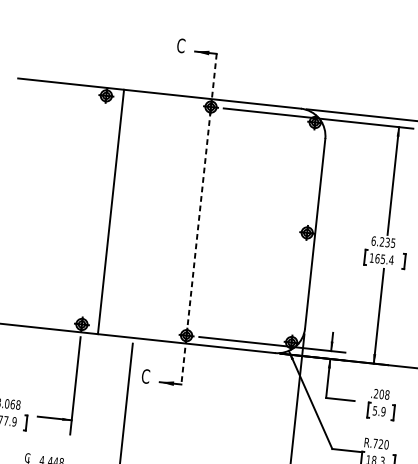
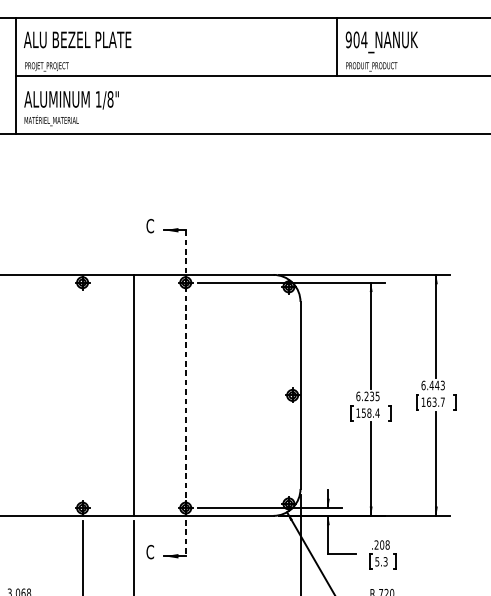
line: (111, 211) -> (134, 394), moved
text: (380, 258) -> (366, 412), 165.4 -> 158.4
text: (383, 411) -> (385, 561), 5.9 -> 5.3

